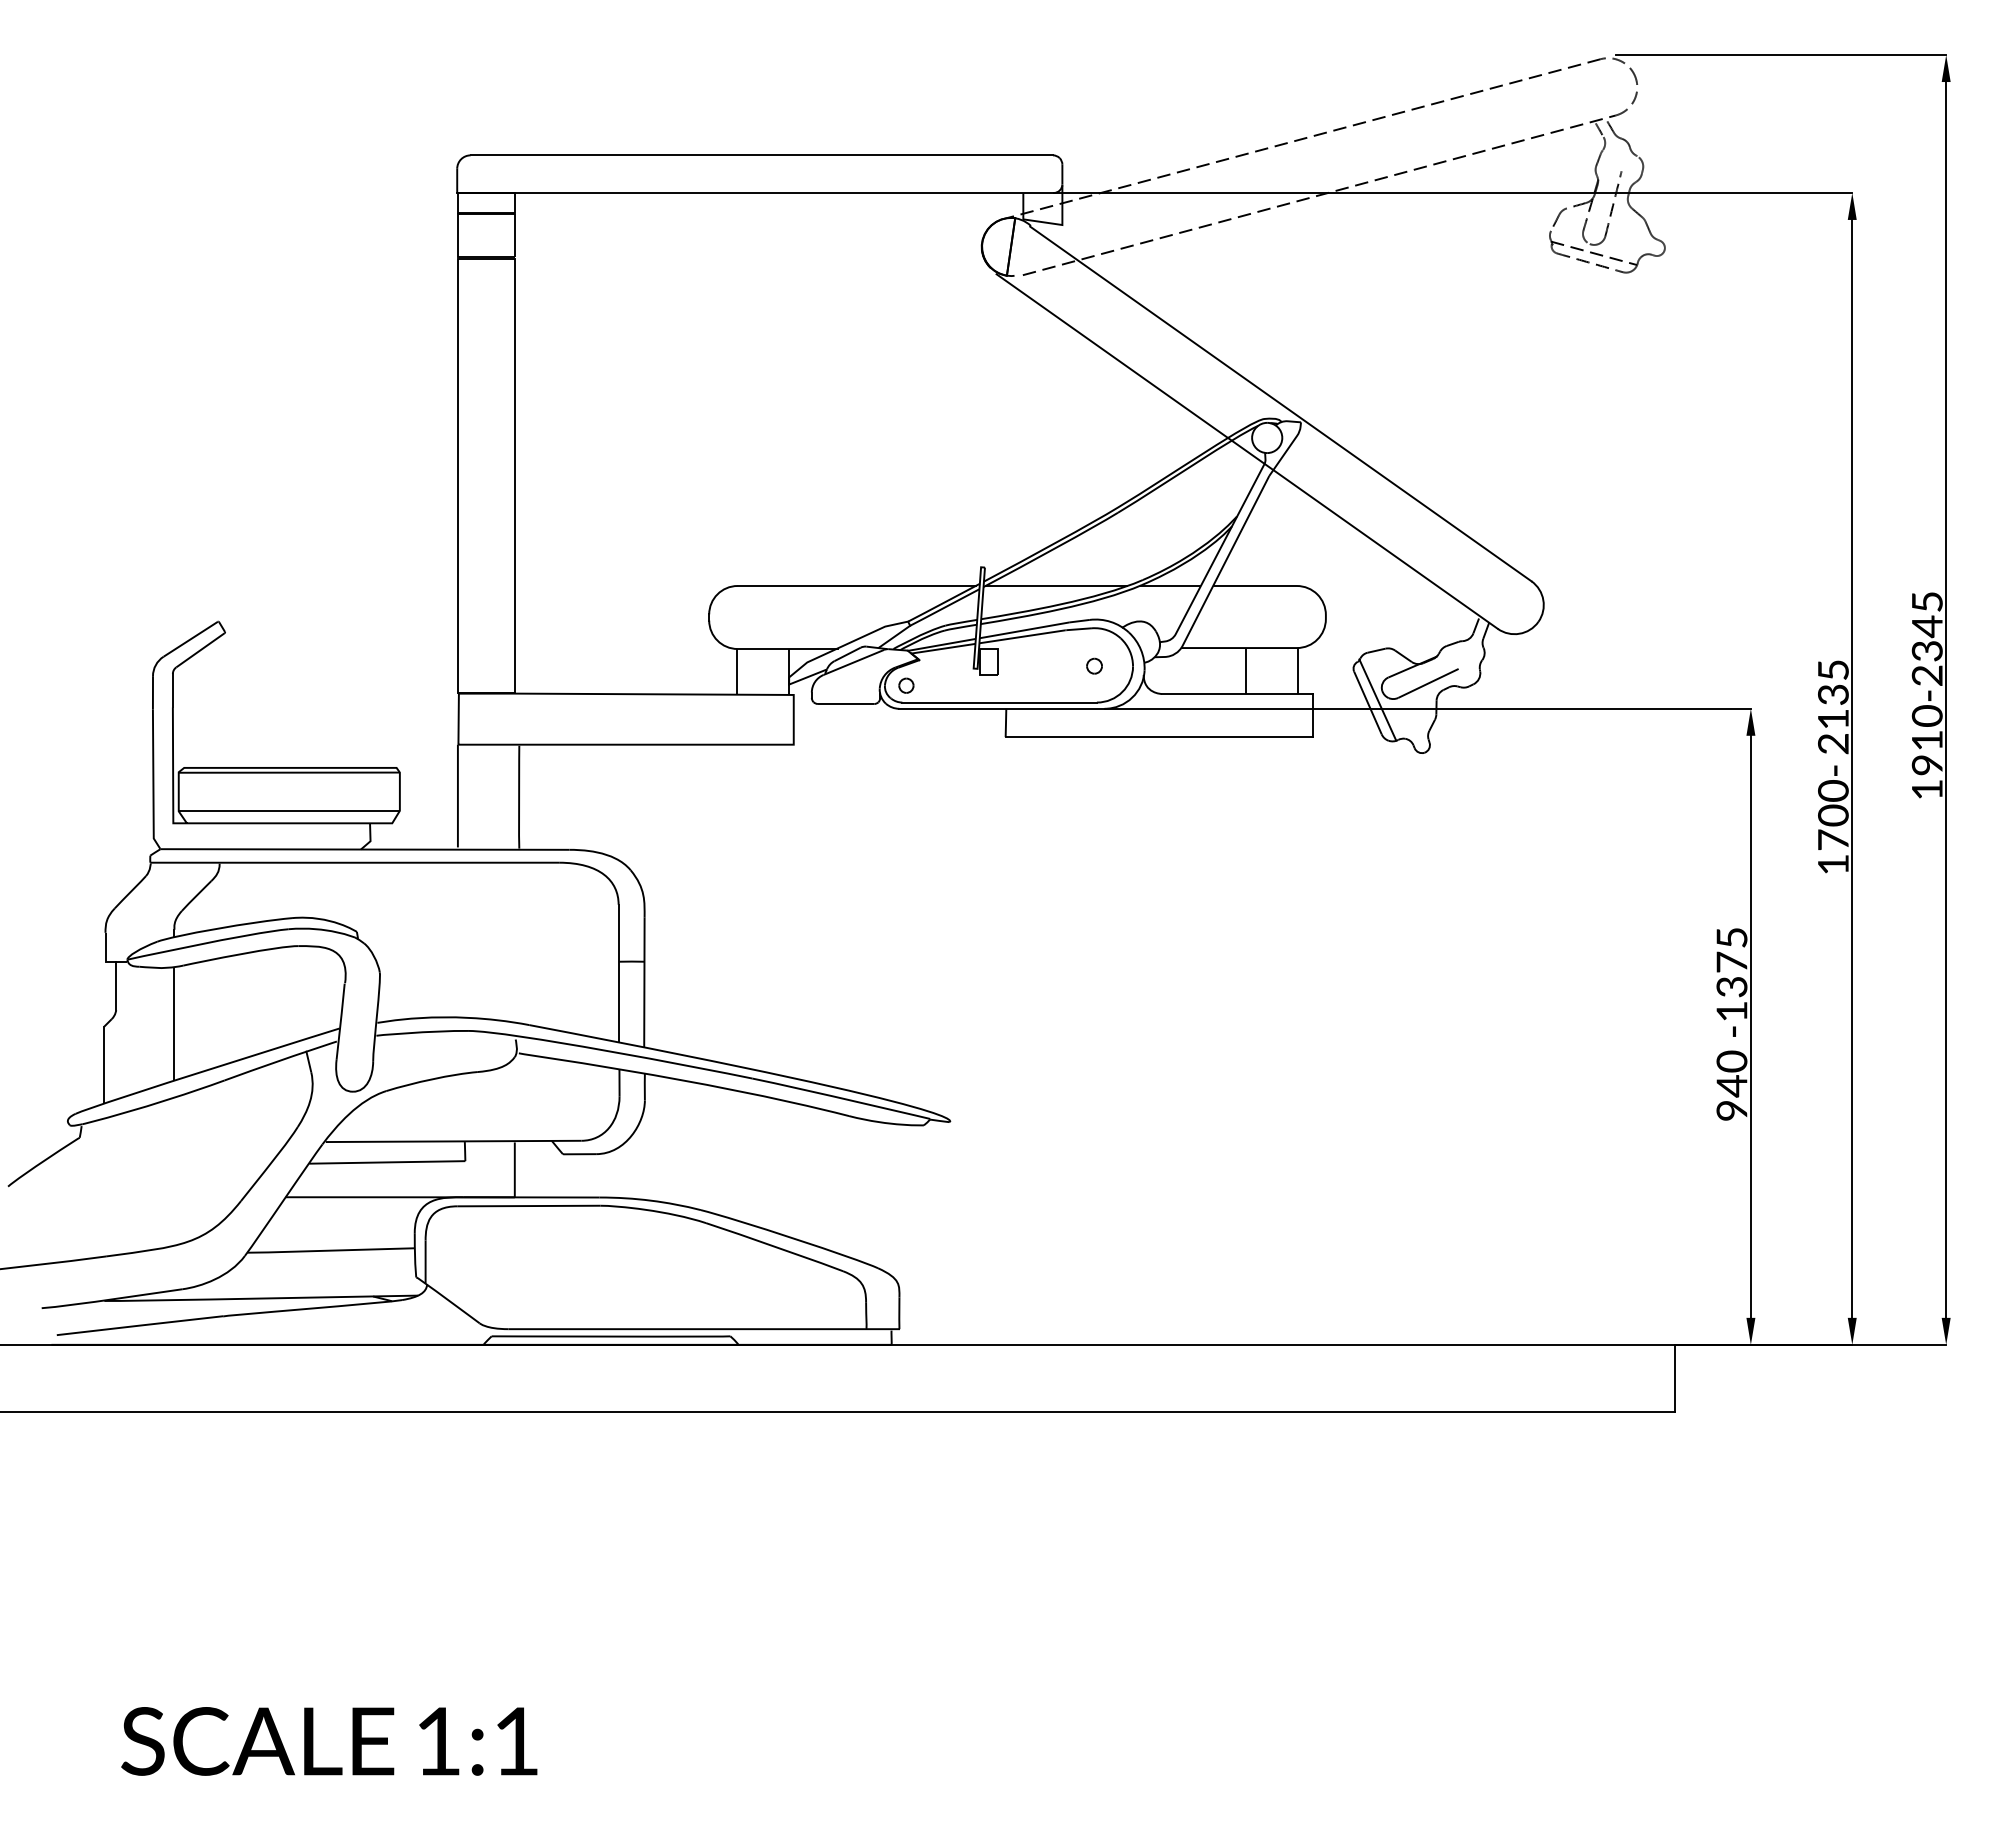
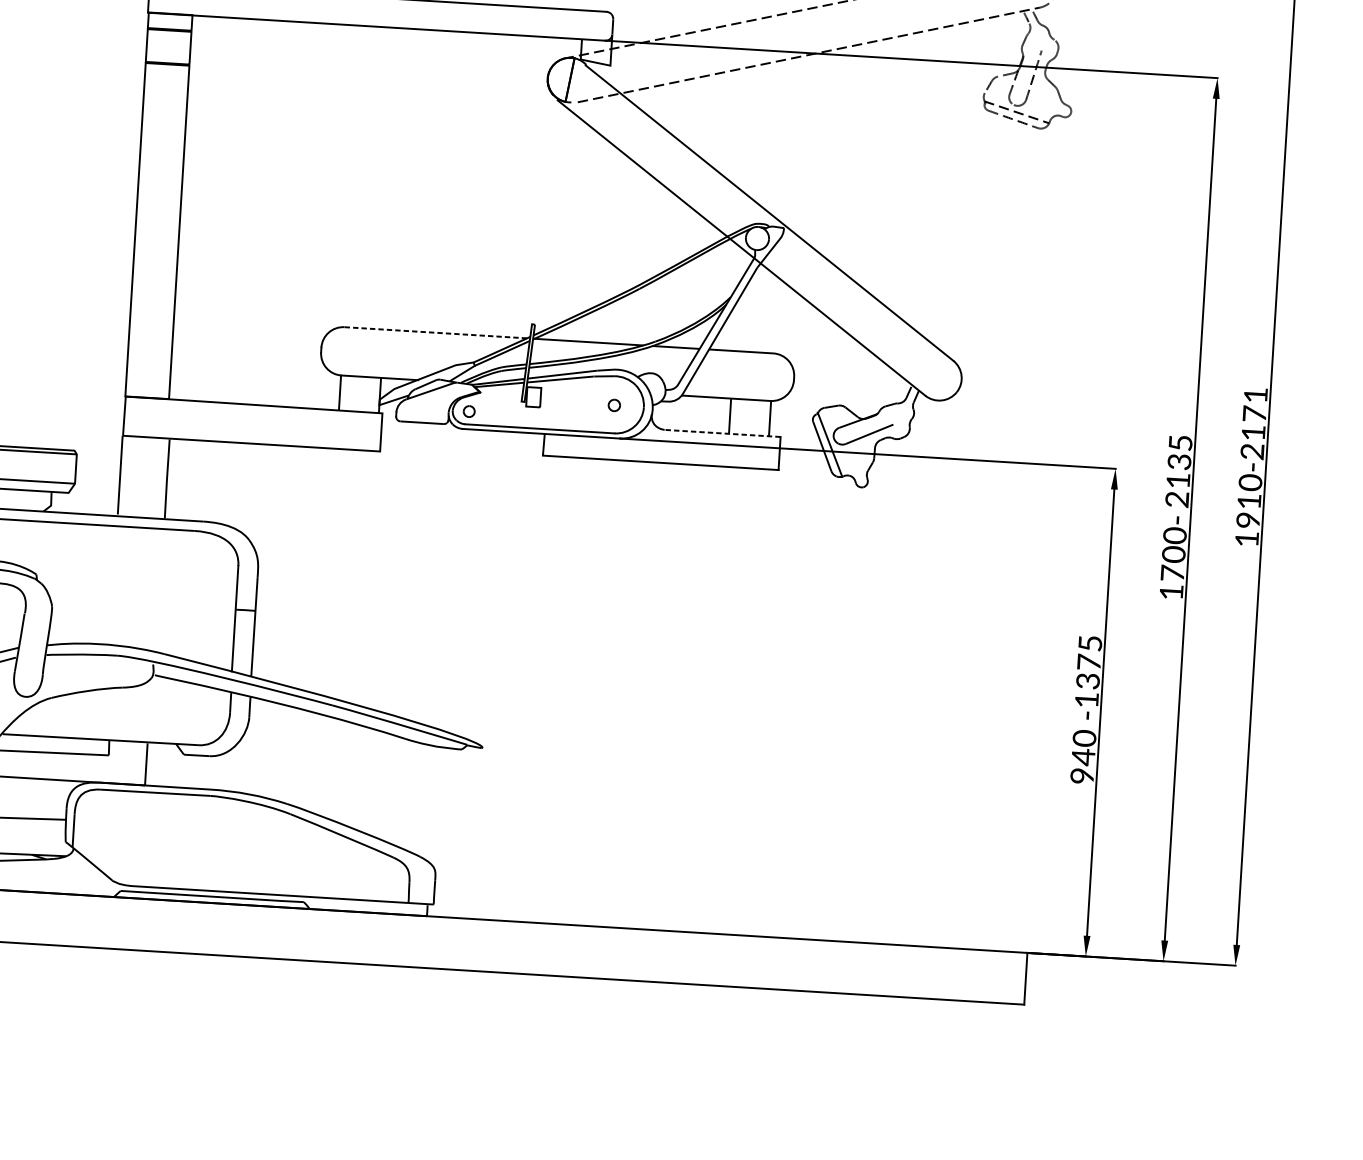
line: (856, 586) -> (435, 333), solid -> dashed
text: (1926, 626) -> (1254, 413), 1910-2345 -> 1910-2171
line: (1237, 694) -> (722, 433), solid -> dashed

